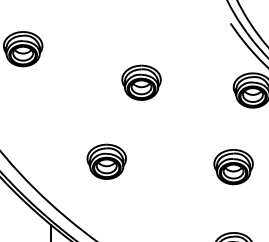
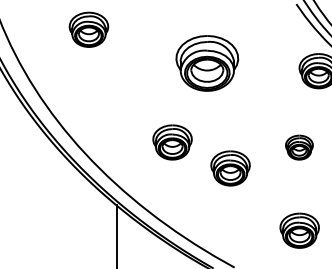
part: (141, 82) -> (207, 63), size x1.6
part: (233, 166) -> (299, 147), size x0.7
part: (164, 187) -> (230, 168), added

